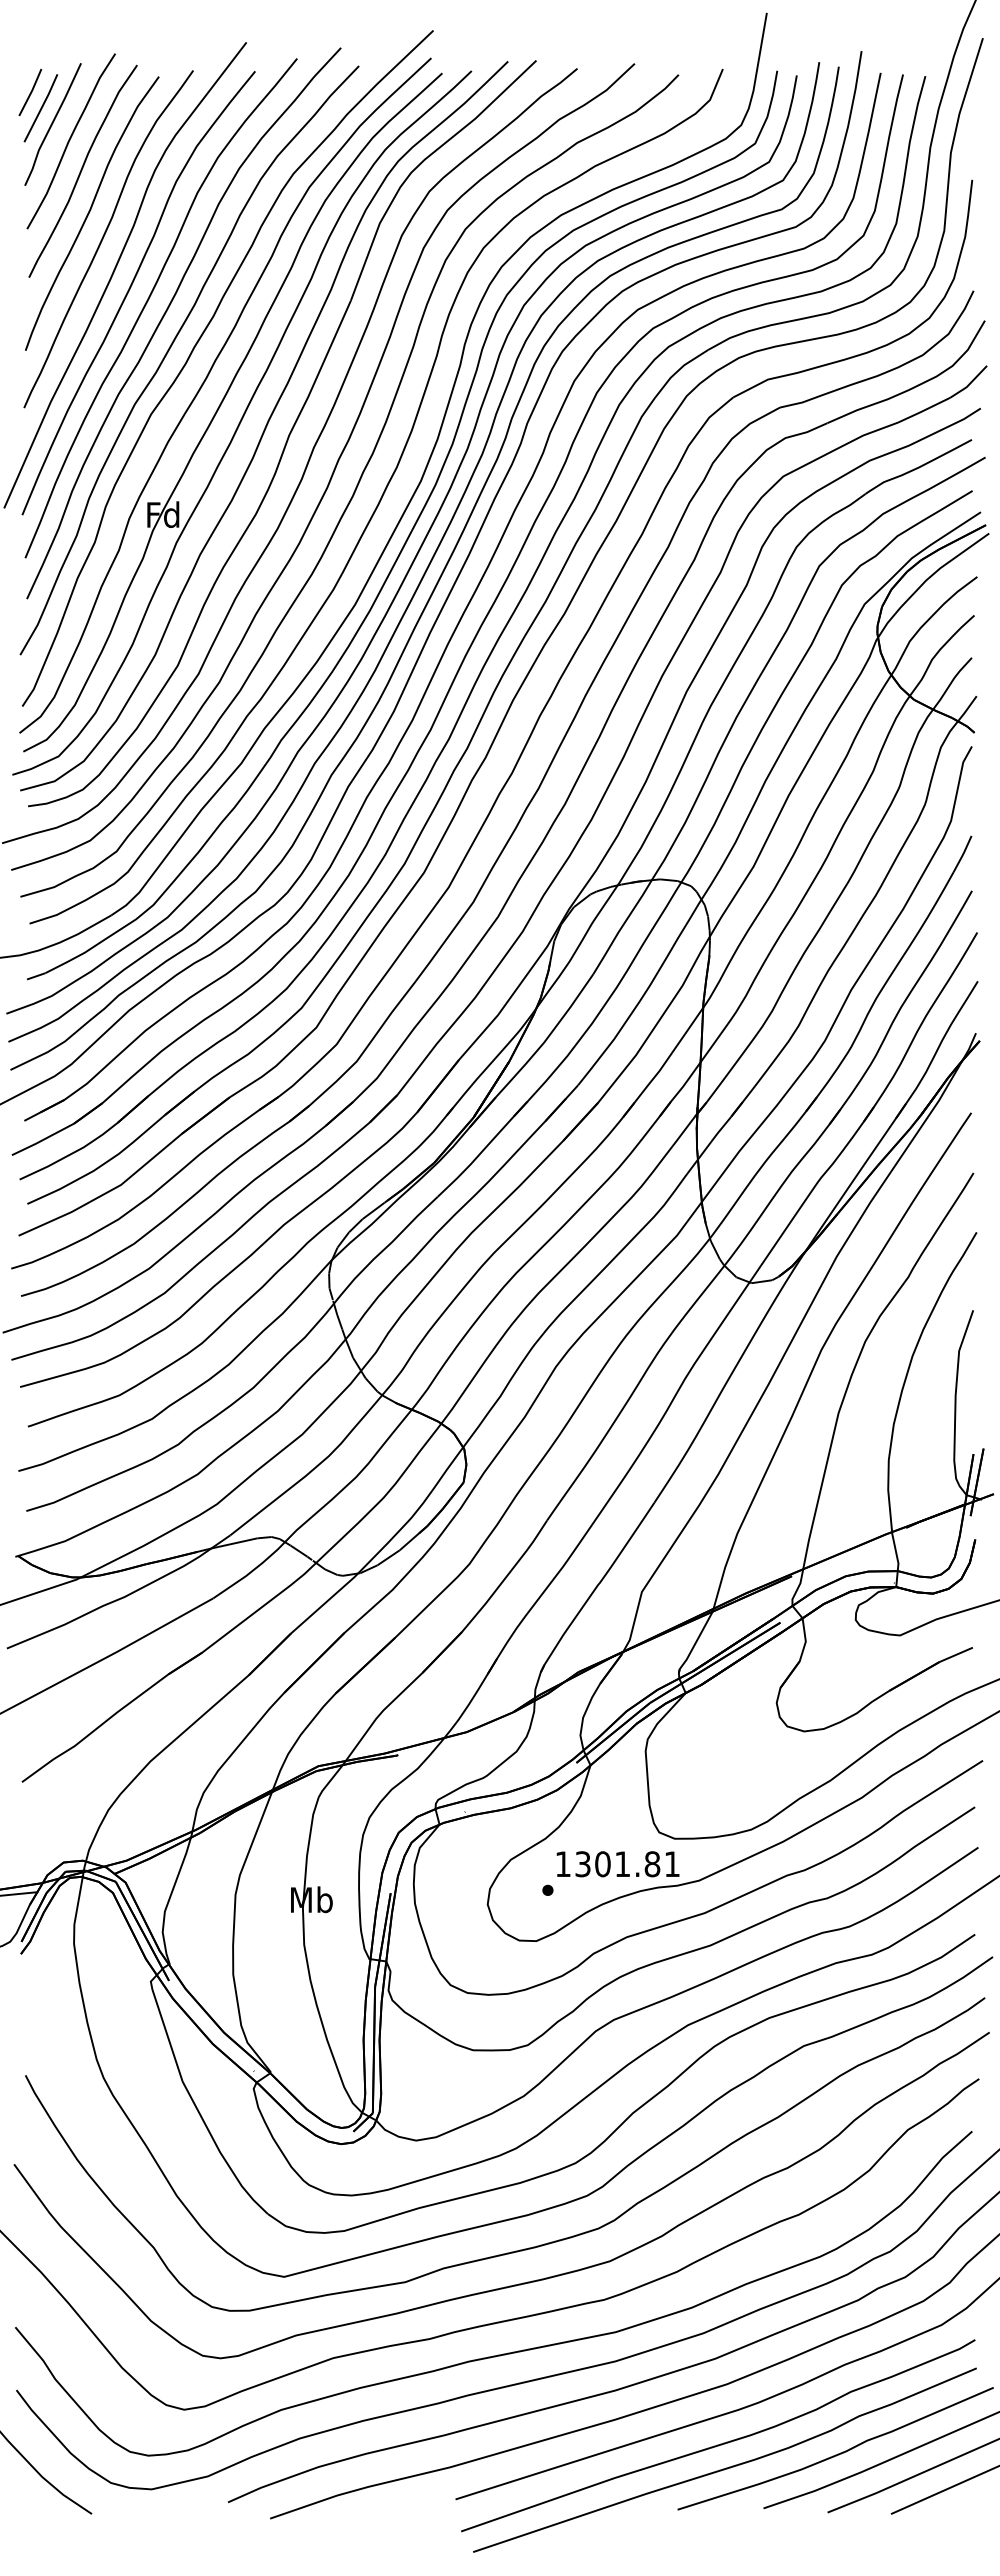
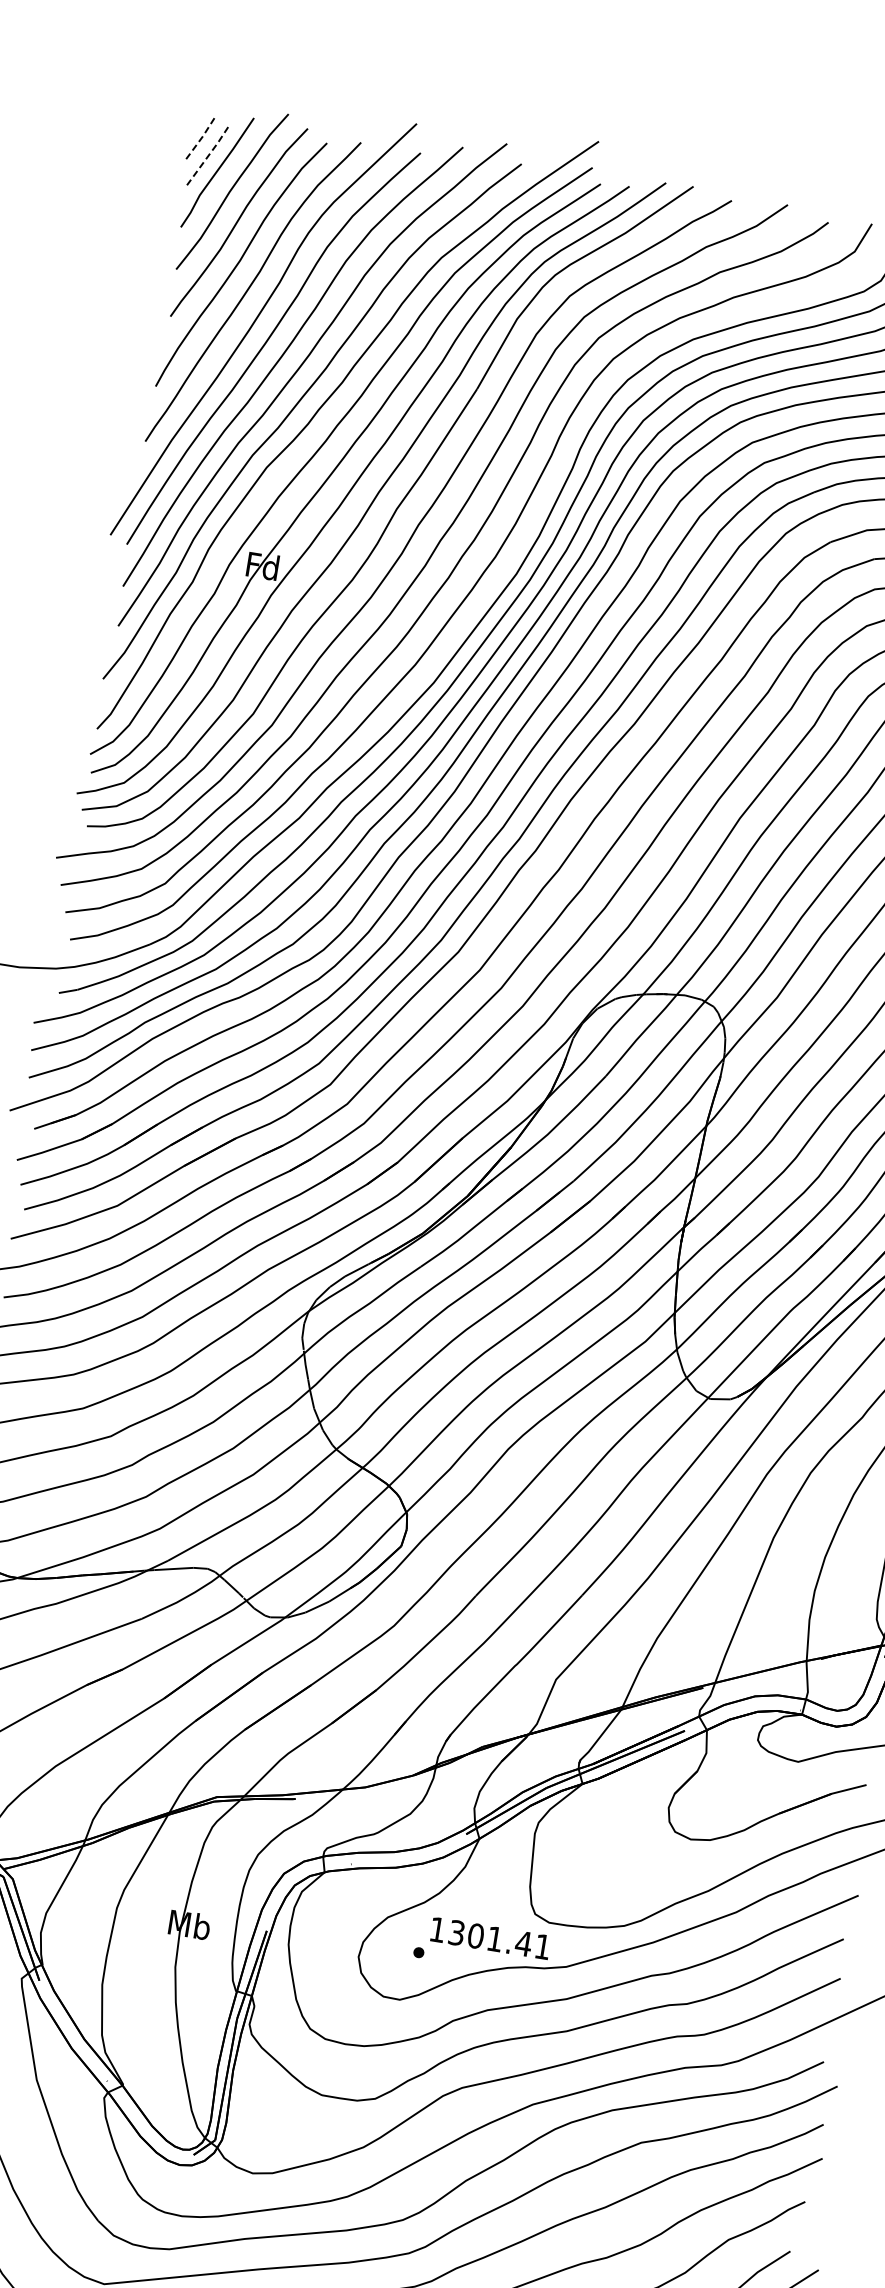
line: (31, 92) -> (201, 138), solid -> dashed
line: (41, 108) -> (208, 155), solid -> dashed
text: (652, 1864) -> (523, 1944), 1301.81 -> 1301.41

